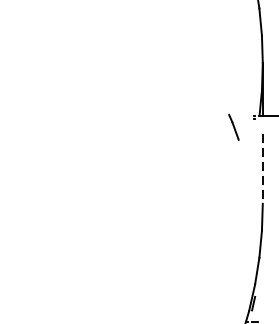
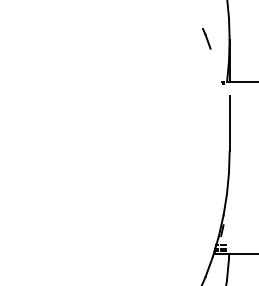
line: (233, 126) -> (206, 38), moved
line: (262, 168) -> (229, 123), dashed -> solid

